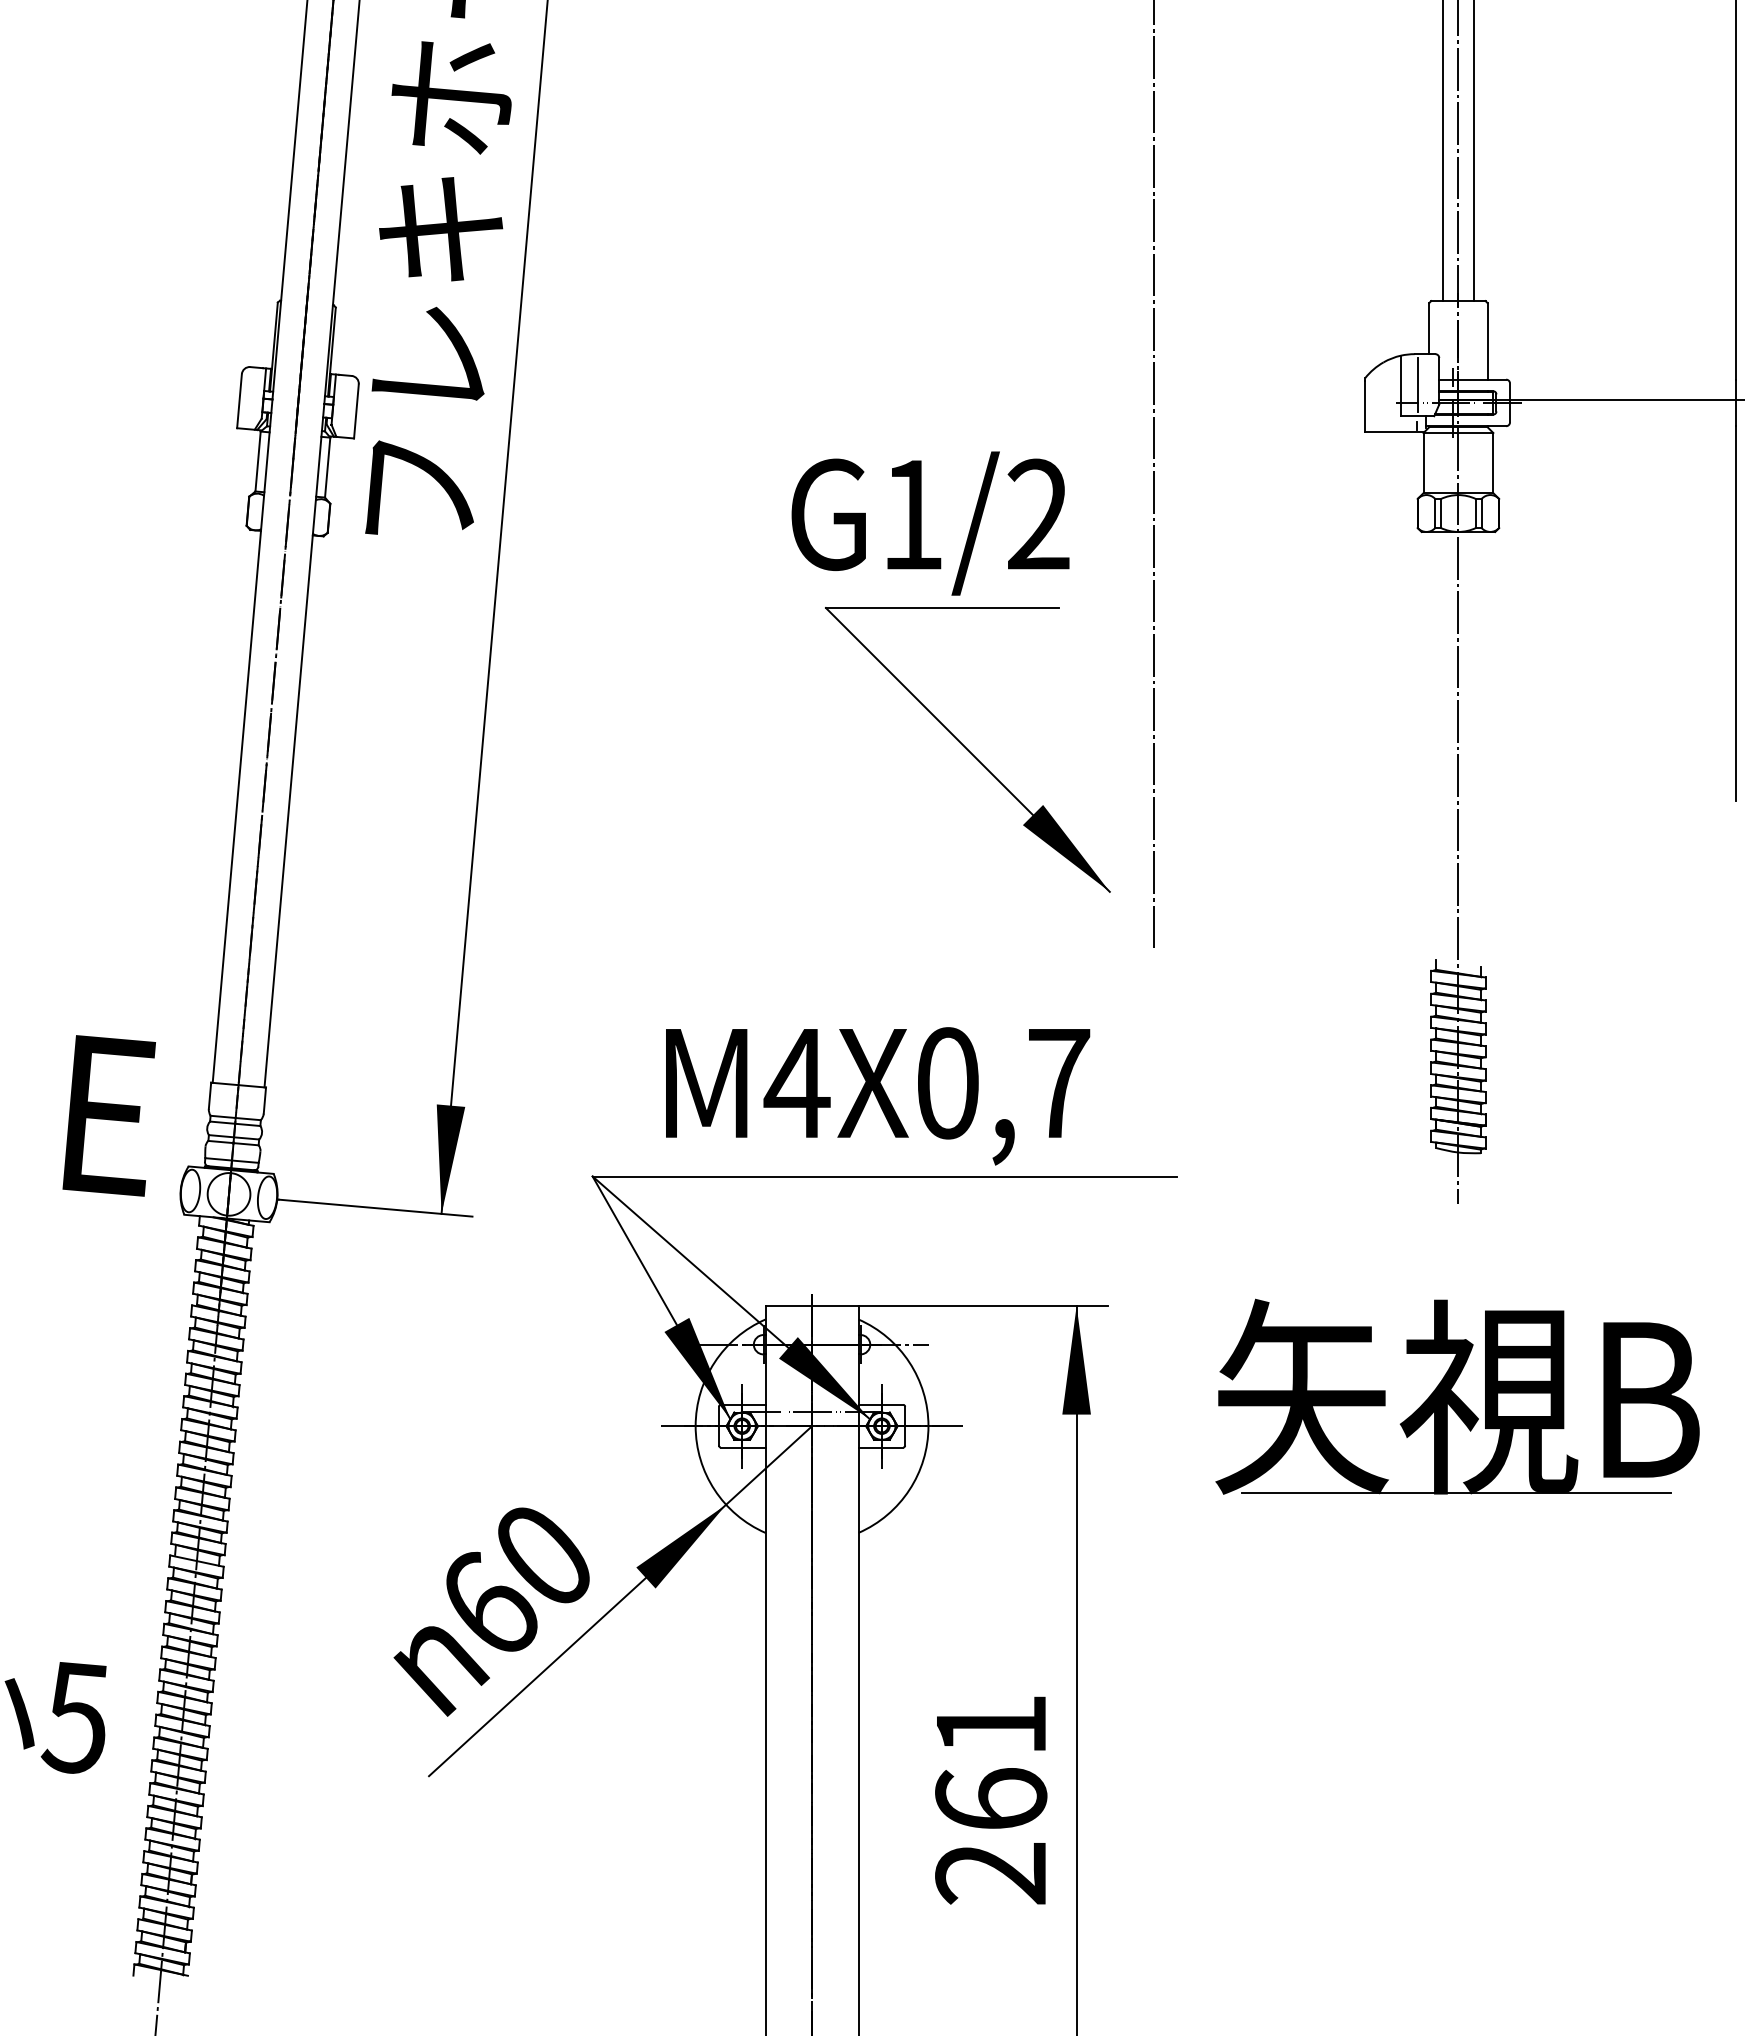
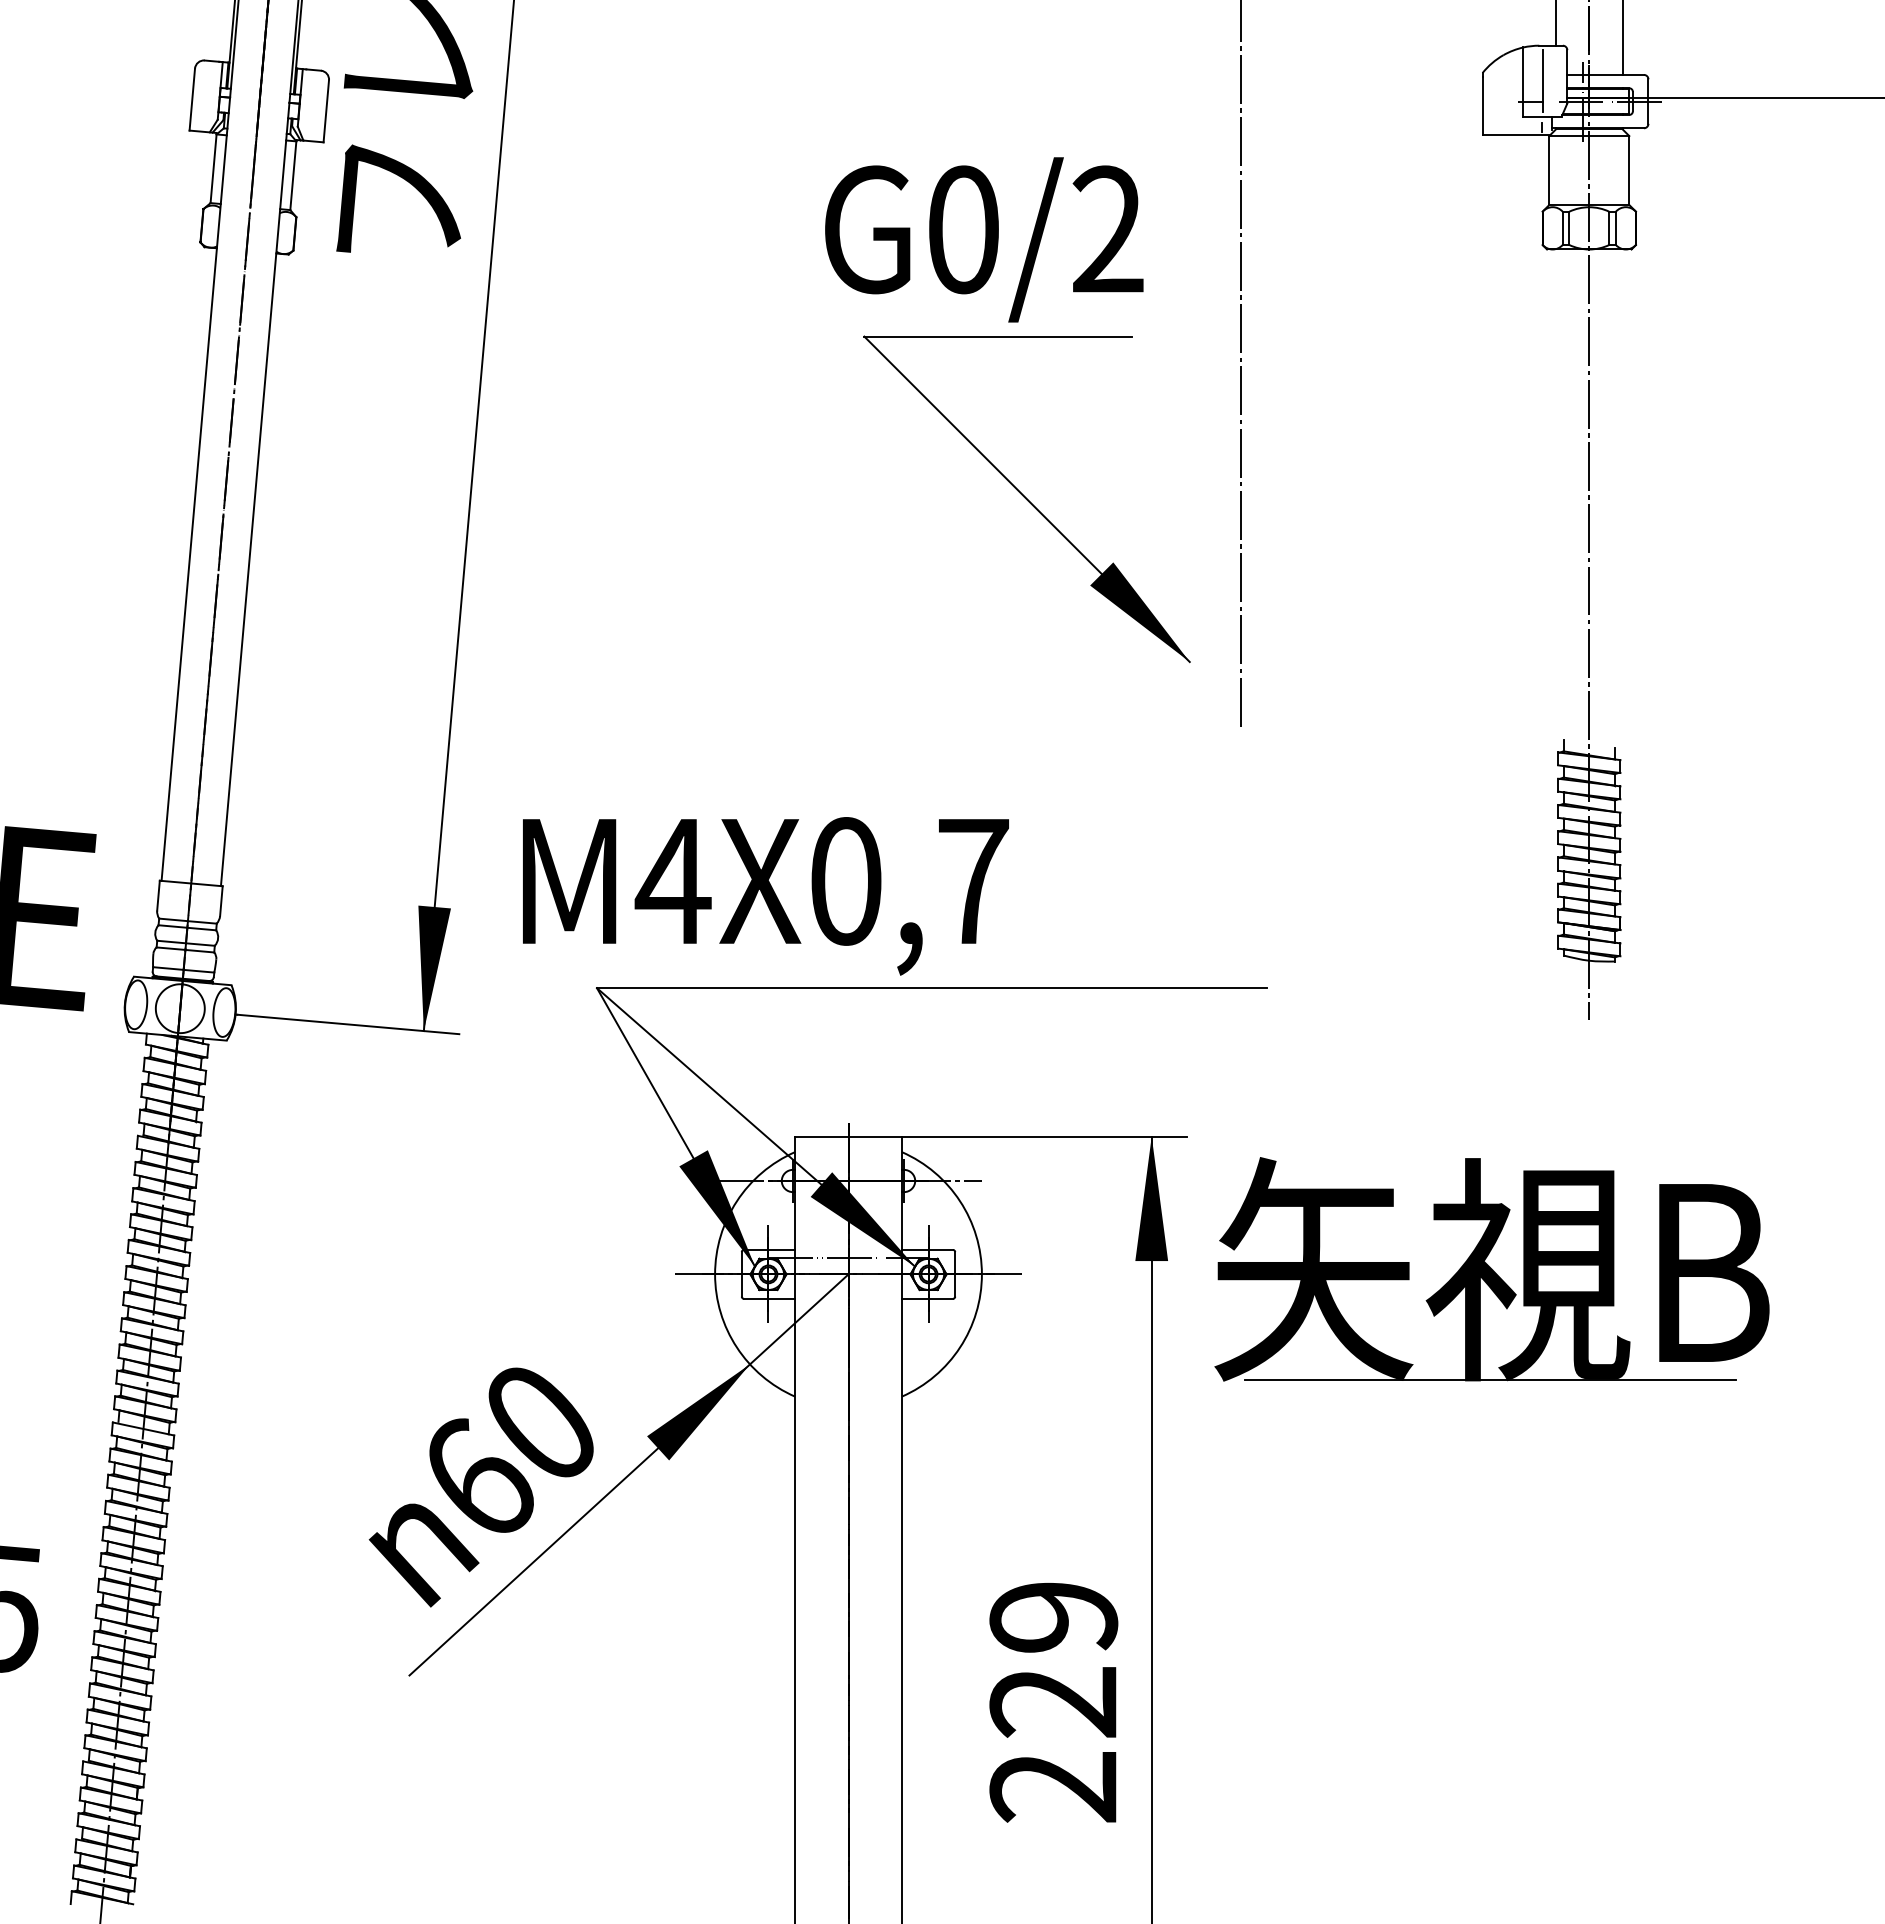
text: (912, 514) -> (963, 229), G1/2 -> G0/2
text: (878, 1096) -> (766, 896), moved
part: (1457, 1396) -> (1491, 1268), moved
text: (991, 1762) -> (1054, 1659), 261 -> 229

